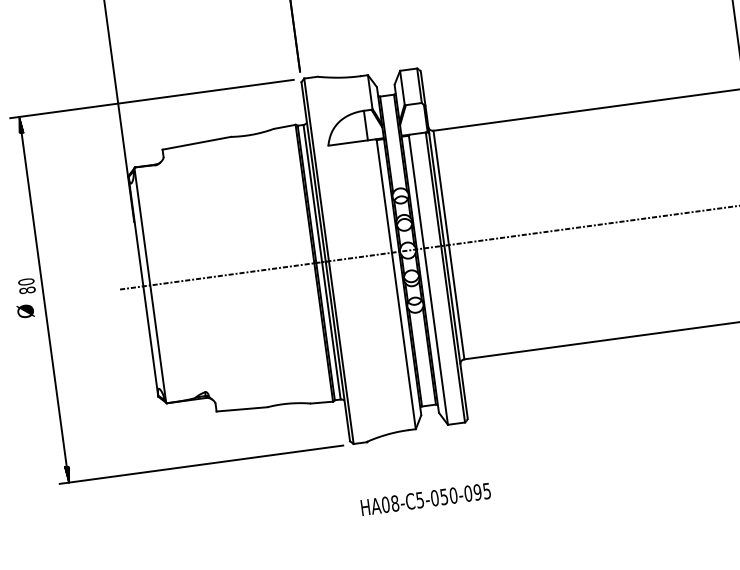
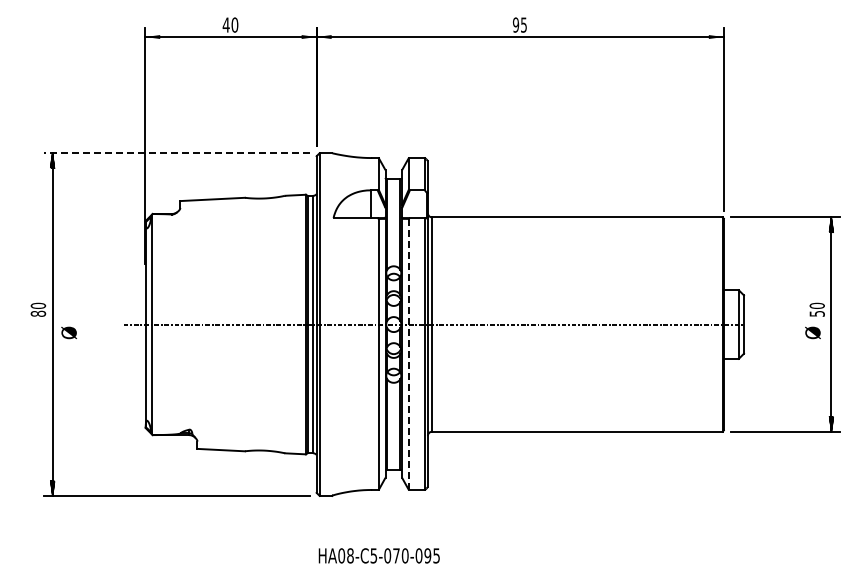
line: (151, 99) -> (176, 153), solid -> dashed
line: (428, 280) -> (408, 354), solid -> dashed
text: (24, 311) -> (68, 332), moved
text: (444, 496) -> (396, 555), HA08-C5-050-095 -> HA08-C5-070-095

